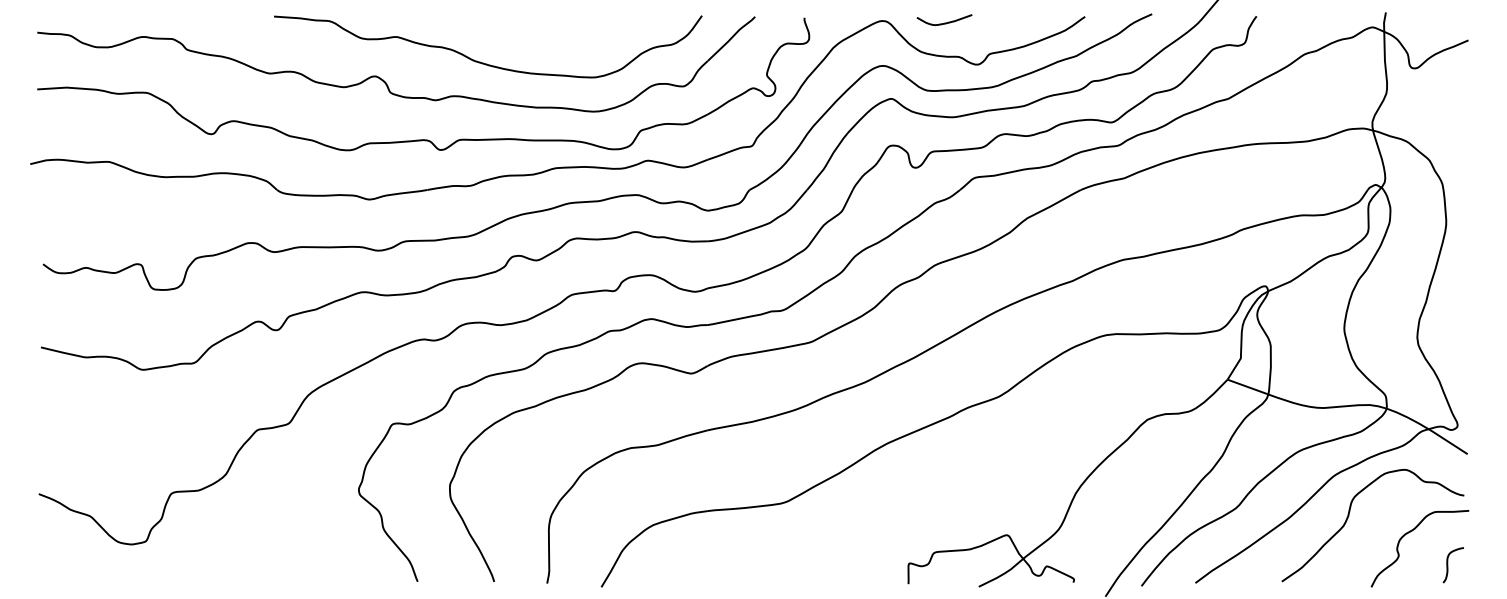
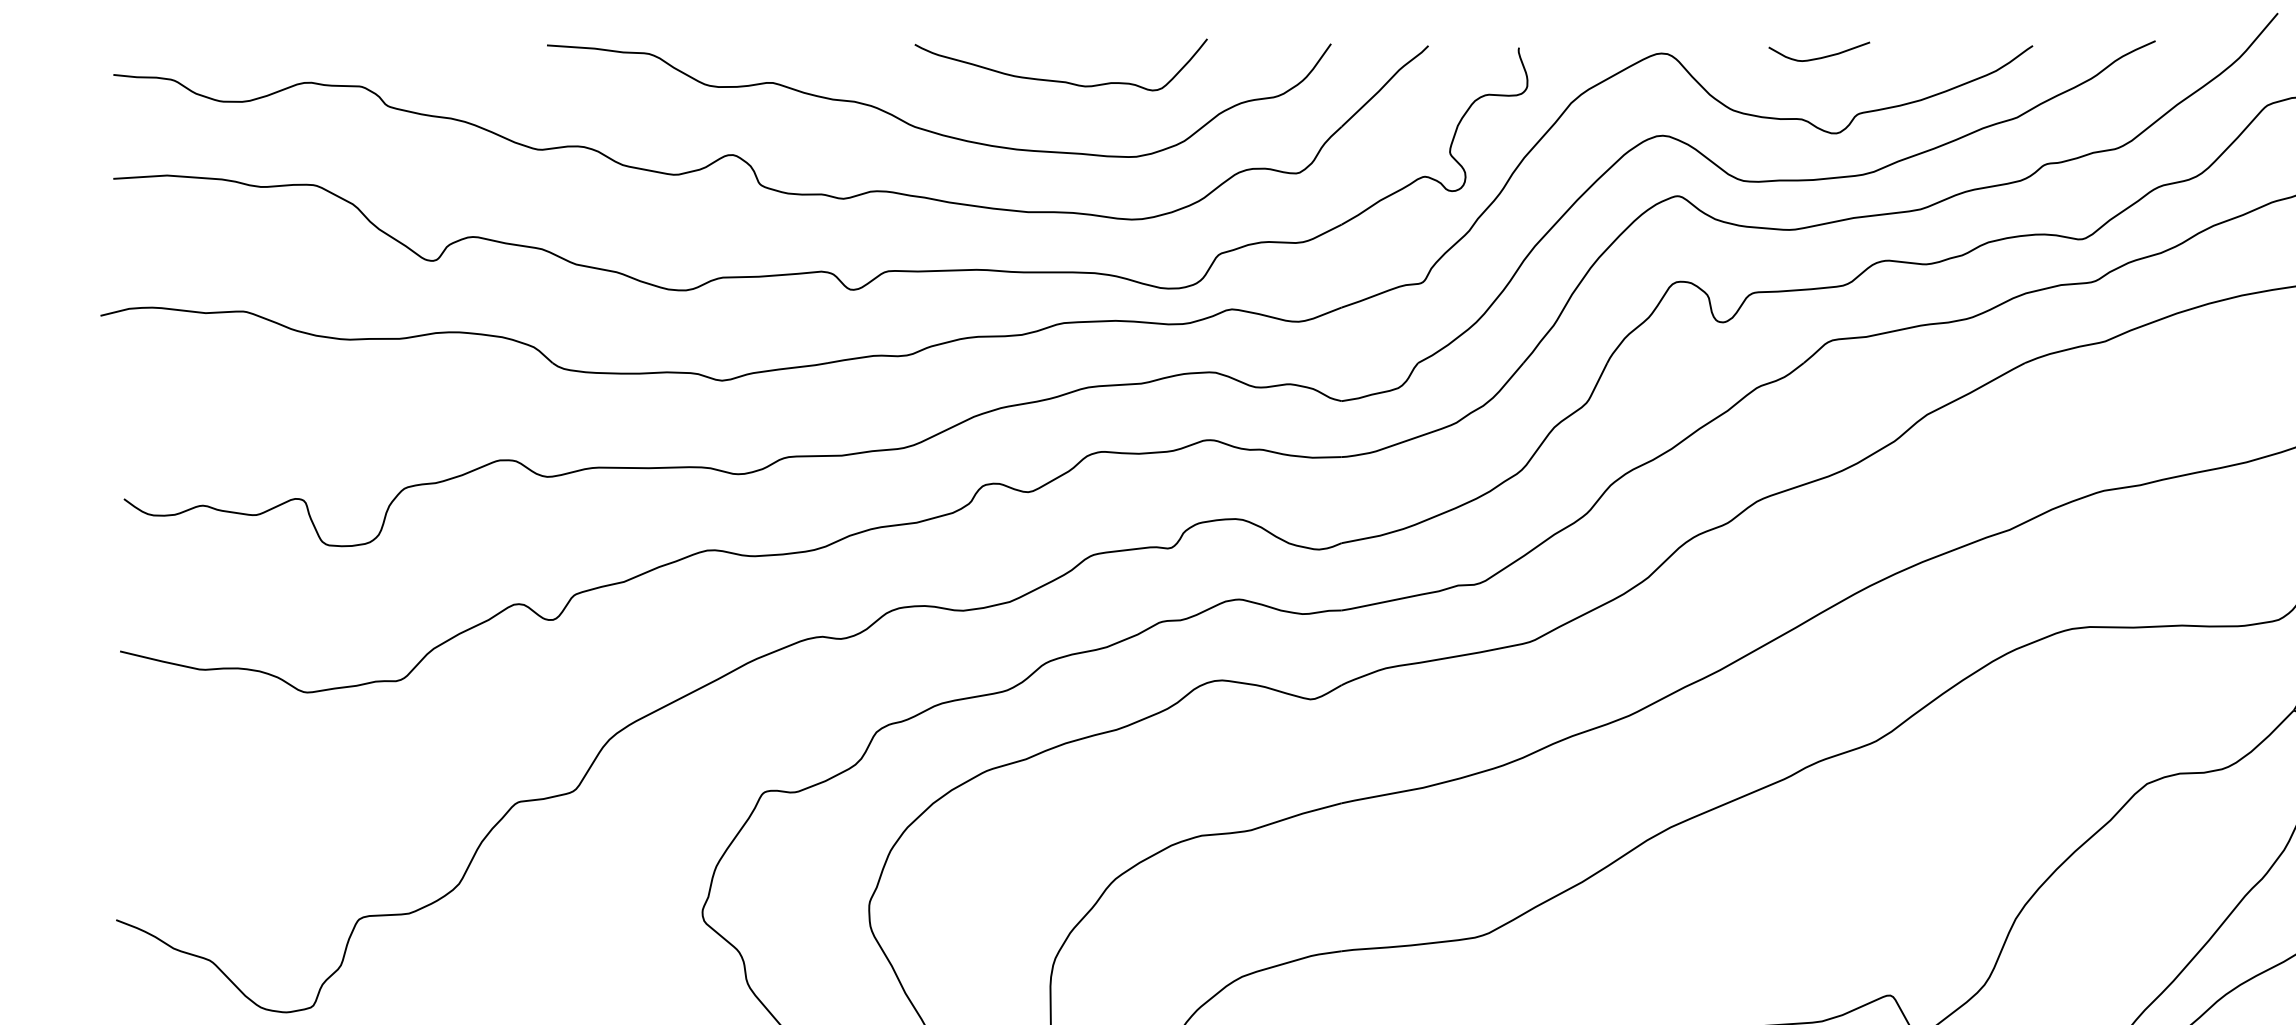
curve: (944, 22) -> (1819, 56), moved
curve: (554, 35) -> (1060, 80), added

